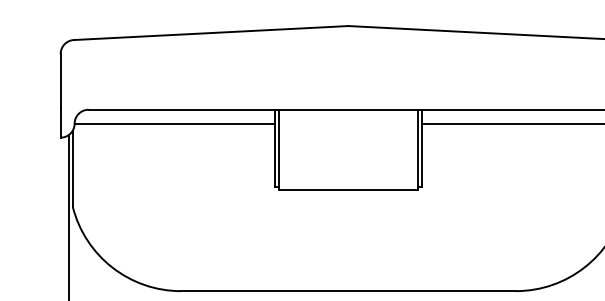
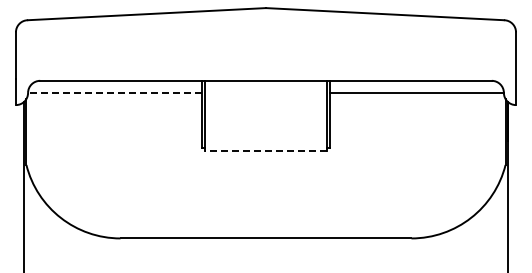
line: (174, 124) -> (114, 93), solid -> dashed
line: (347, 189) -> (265, 150), solid -> dashed

